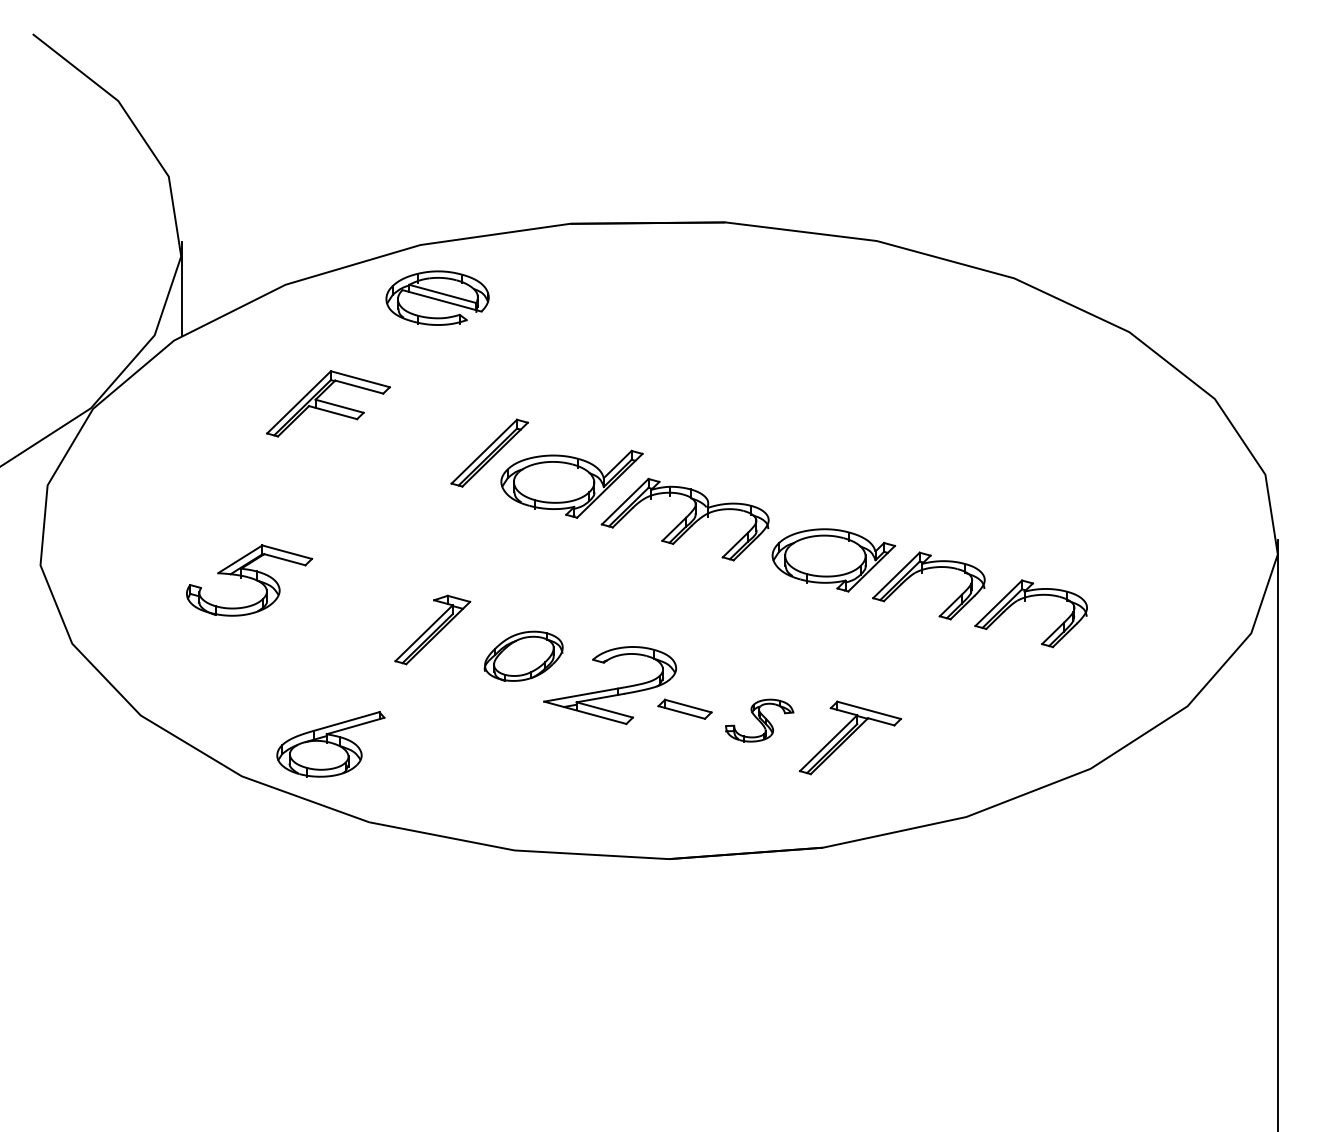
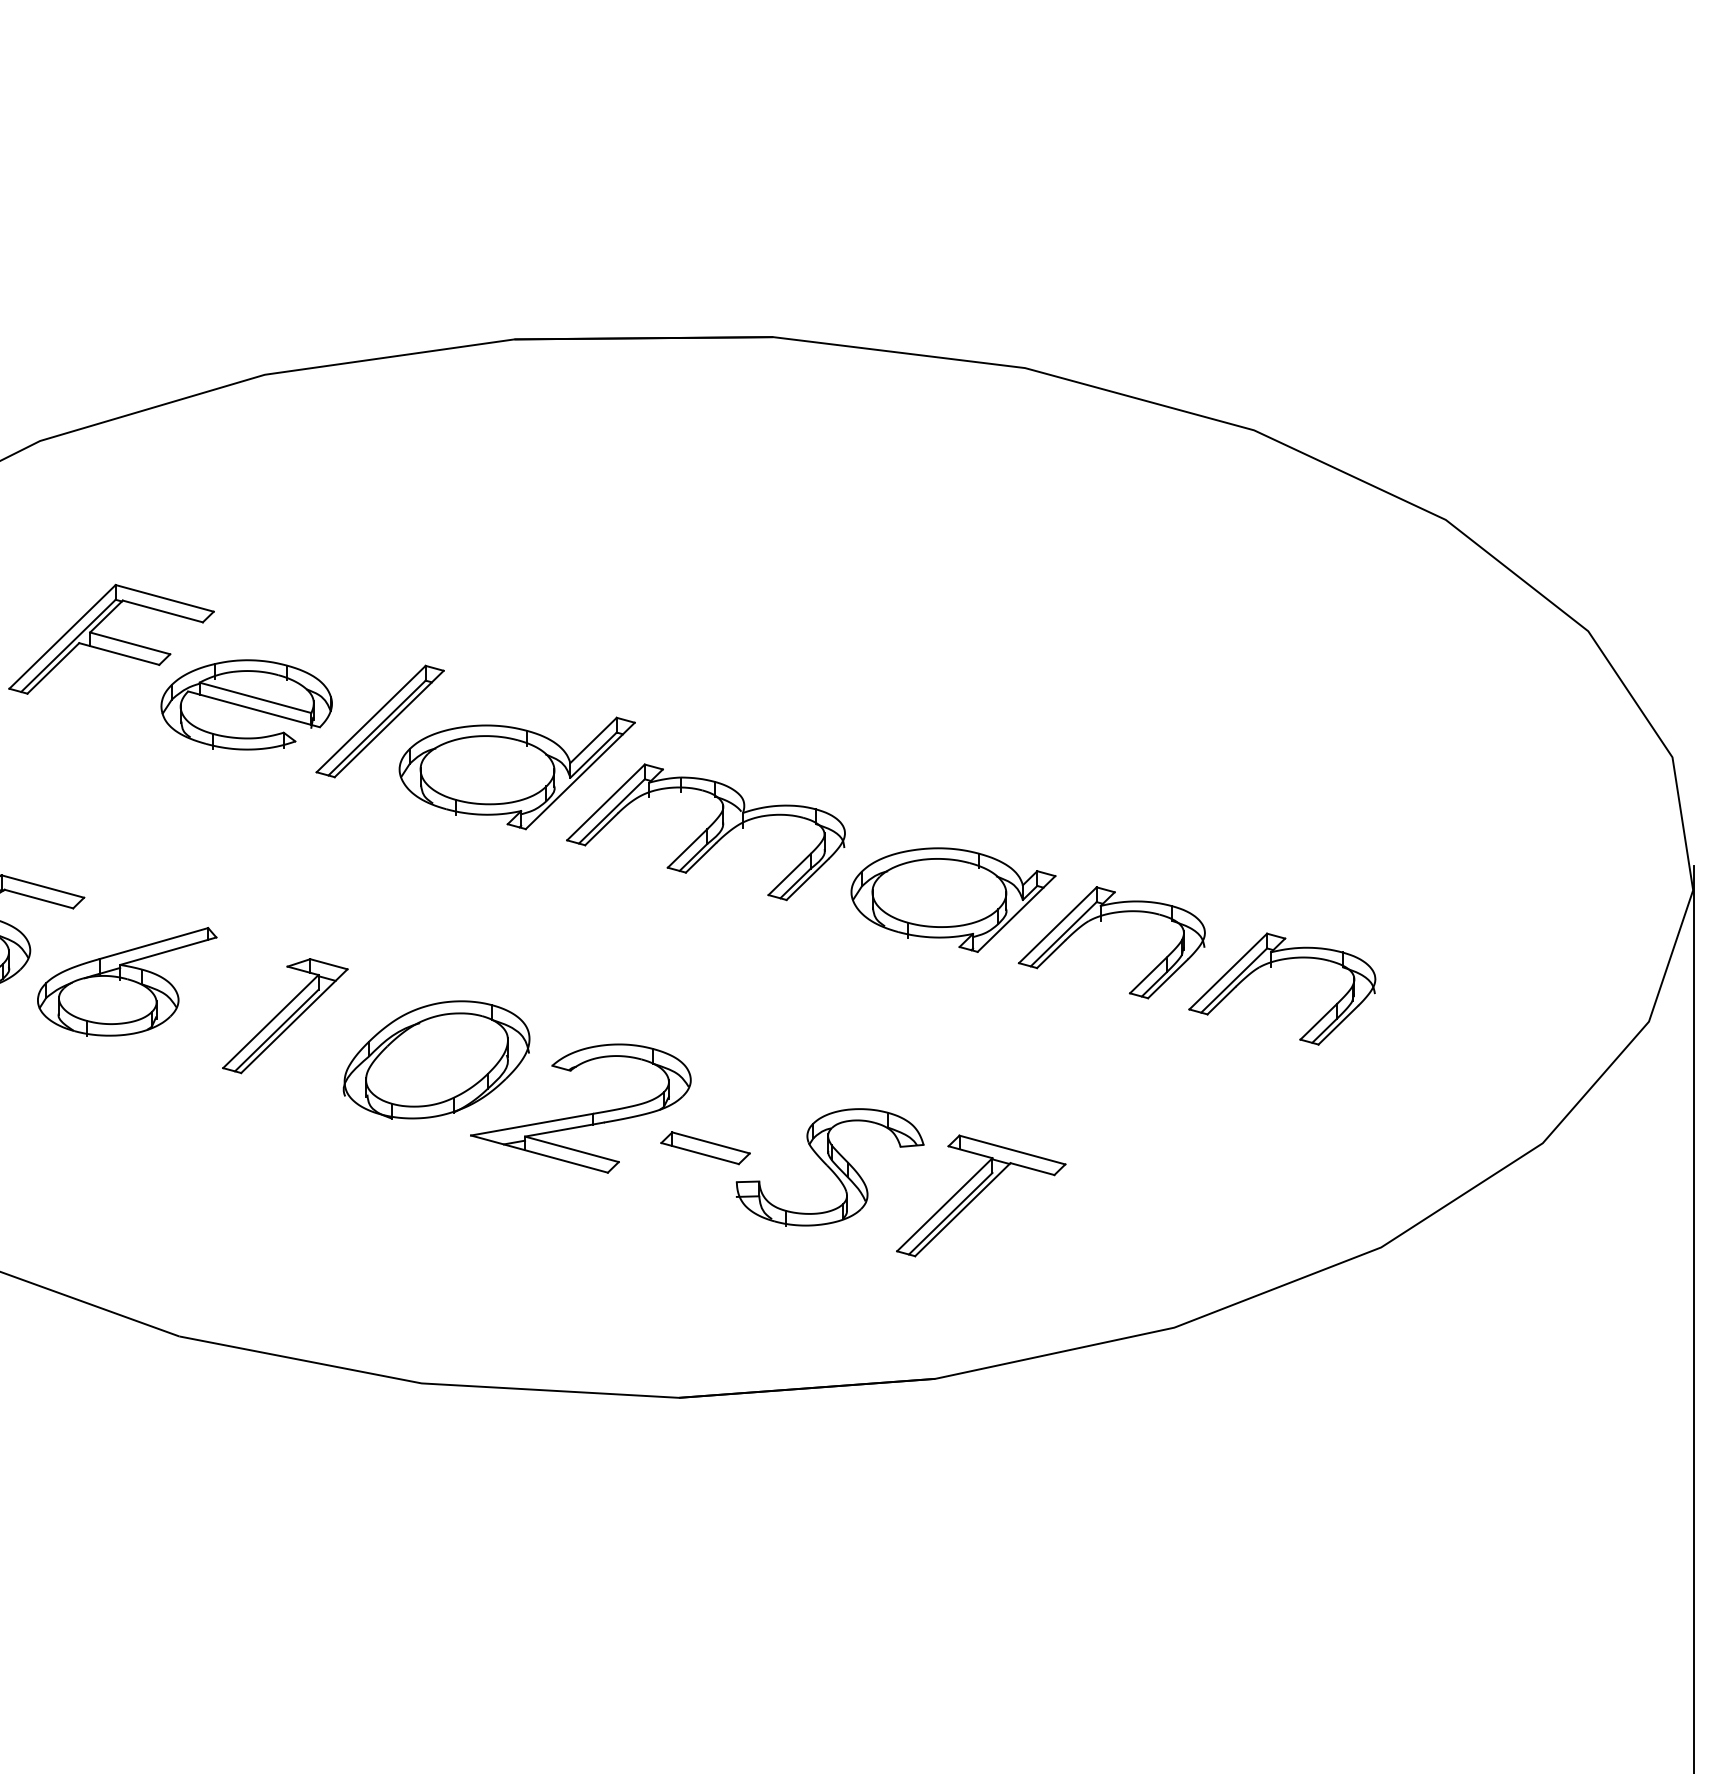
part: (437, 297) -> (246, 703), moved
part: (523, 656) -> (436, 1060), size x1.43
part: (759, 720) -> (829, 1166), size x1.67
part: (330, 744) -> (126, 981), moved

